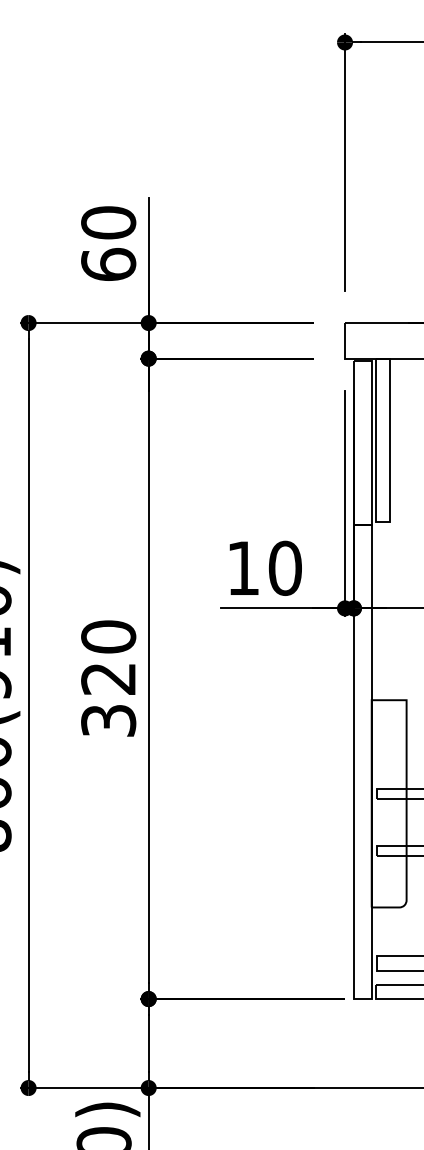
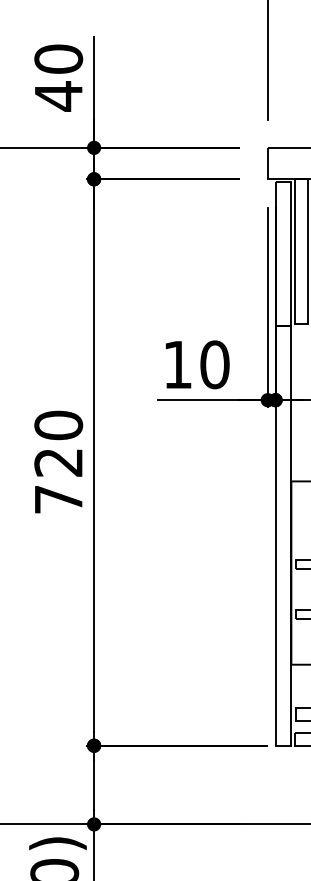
text: (108, 264) -> (58, 96), 60 -> 40
text: (108, 720) -> (58, 499), 320 -> 720

